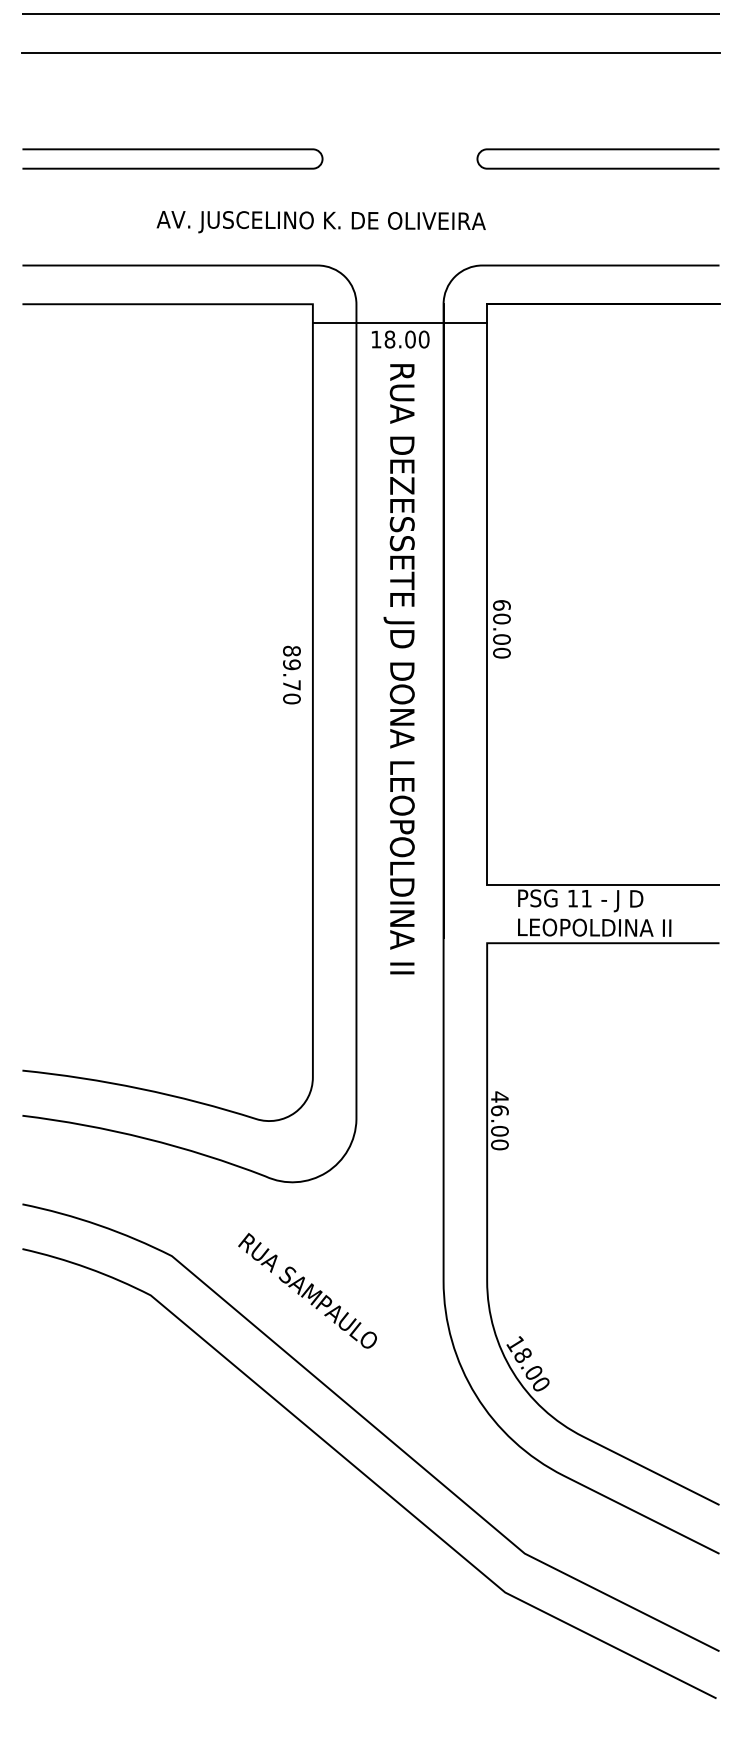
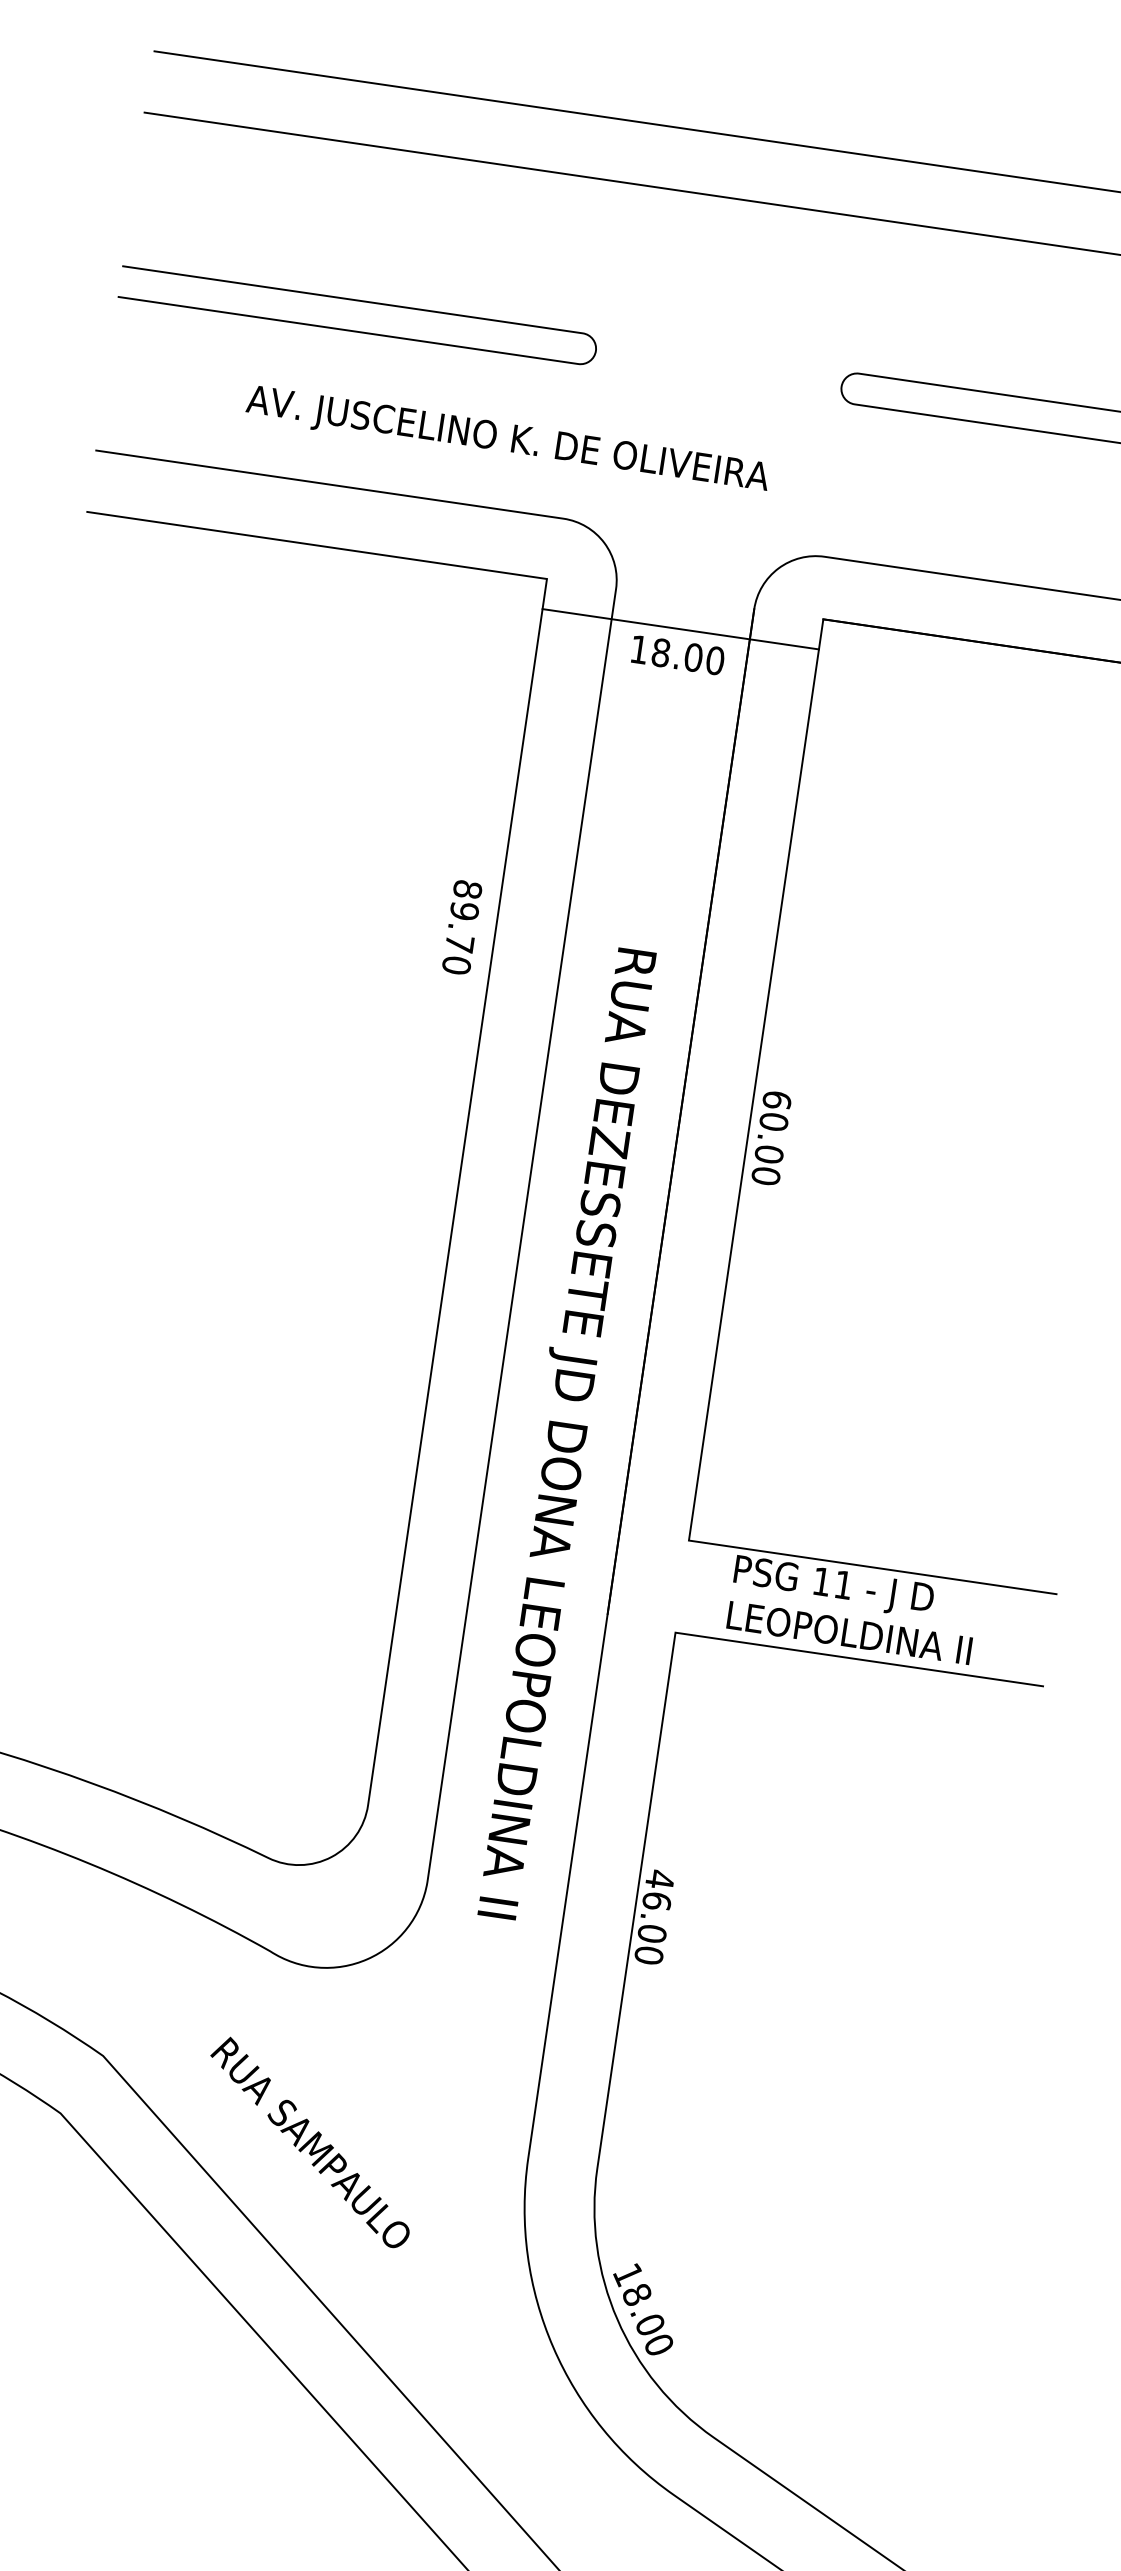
text: (320, 222) -> (506, 440), moved
text: (398, 669) -> (560, 1433), moved
text: (291, 674) -> (461, 926), moved

